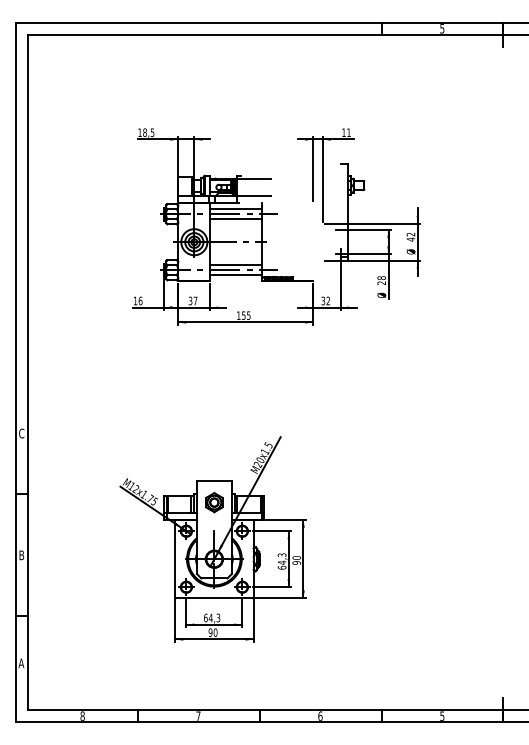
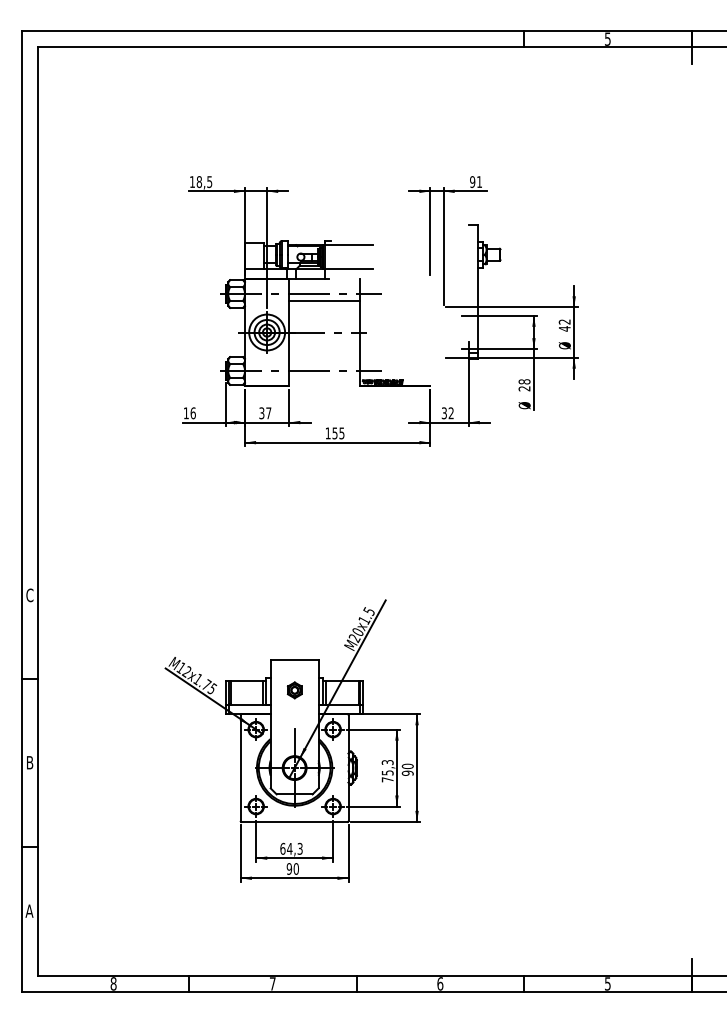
text: (343, 132) -> (472, 181), 11 -> 91
line: (236, 208) -> (324, 286), removed
line: (236, 264) -> (324, 363), removed
line: (236, 275) -> (324, 378), removed
part: (214, 502) -> (294, 690), size x0.6
text: (281, 565) -> (387, 776), 64,3 -> 75,3

